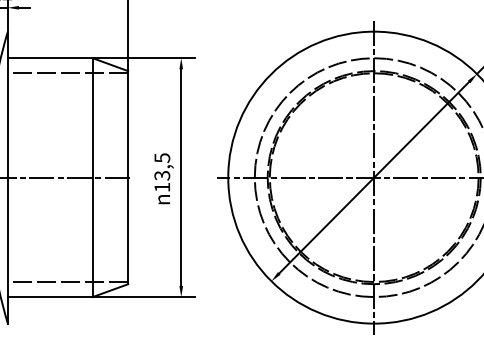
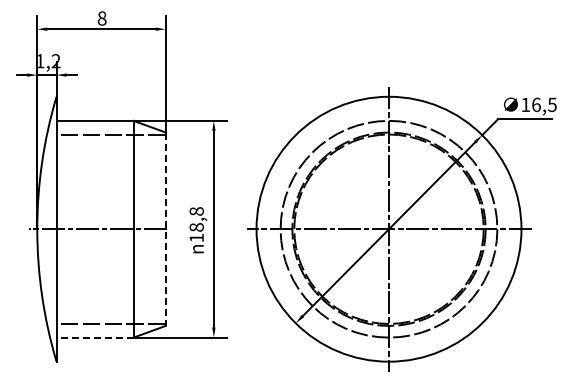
text: (162, 166) -> (196, 219), 13,5 -> 18,8
line: (127, 177) -> (165, 229), solid -> dashed
line: (50, 296) -> (95, 337), solid -> dashed

